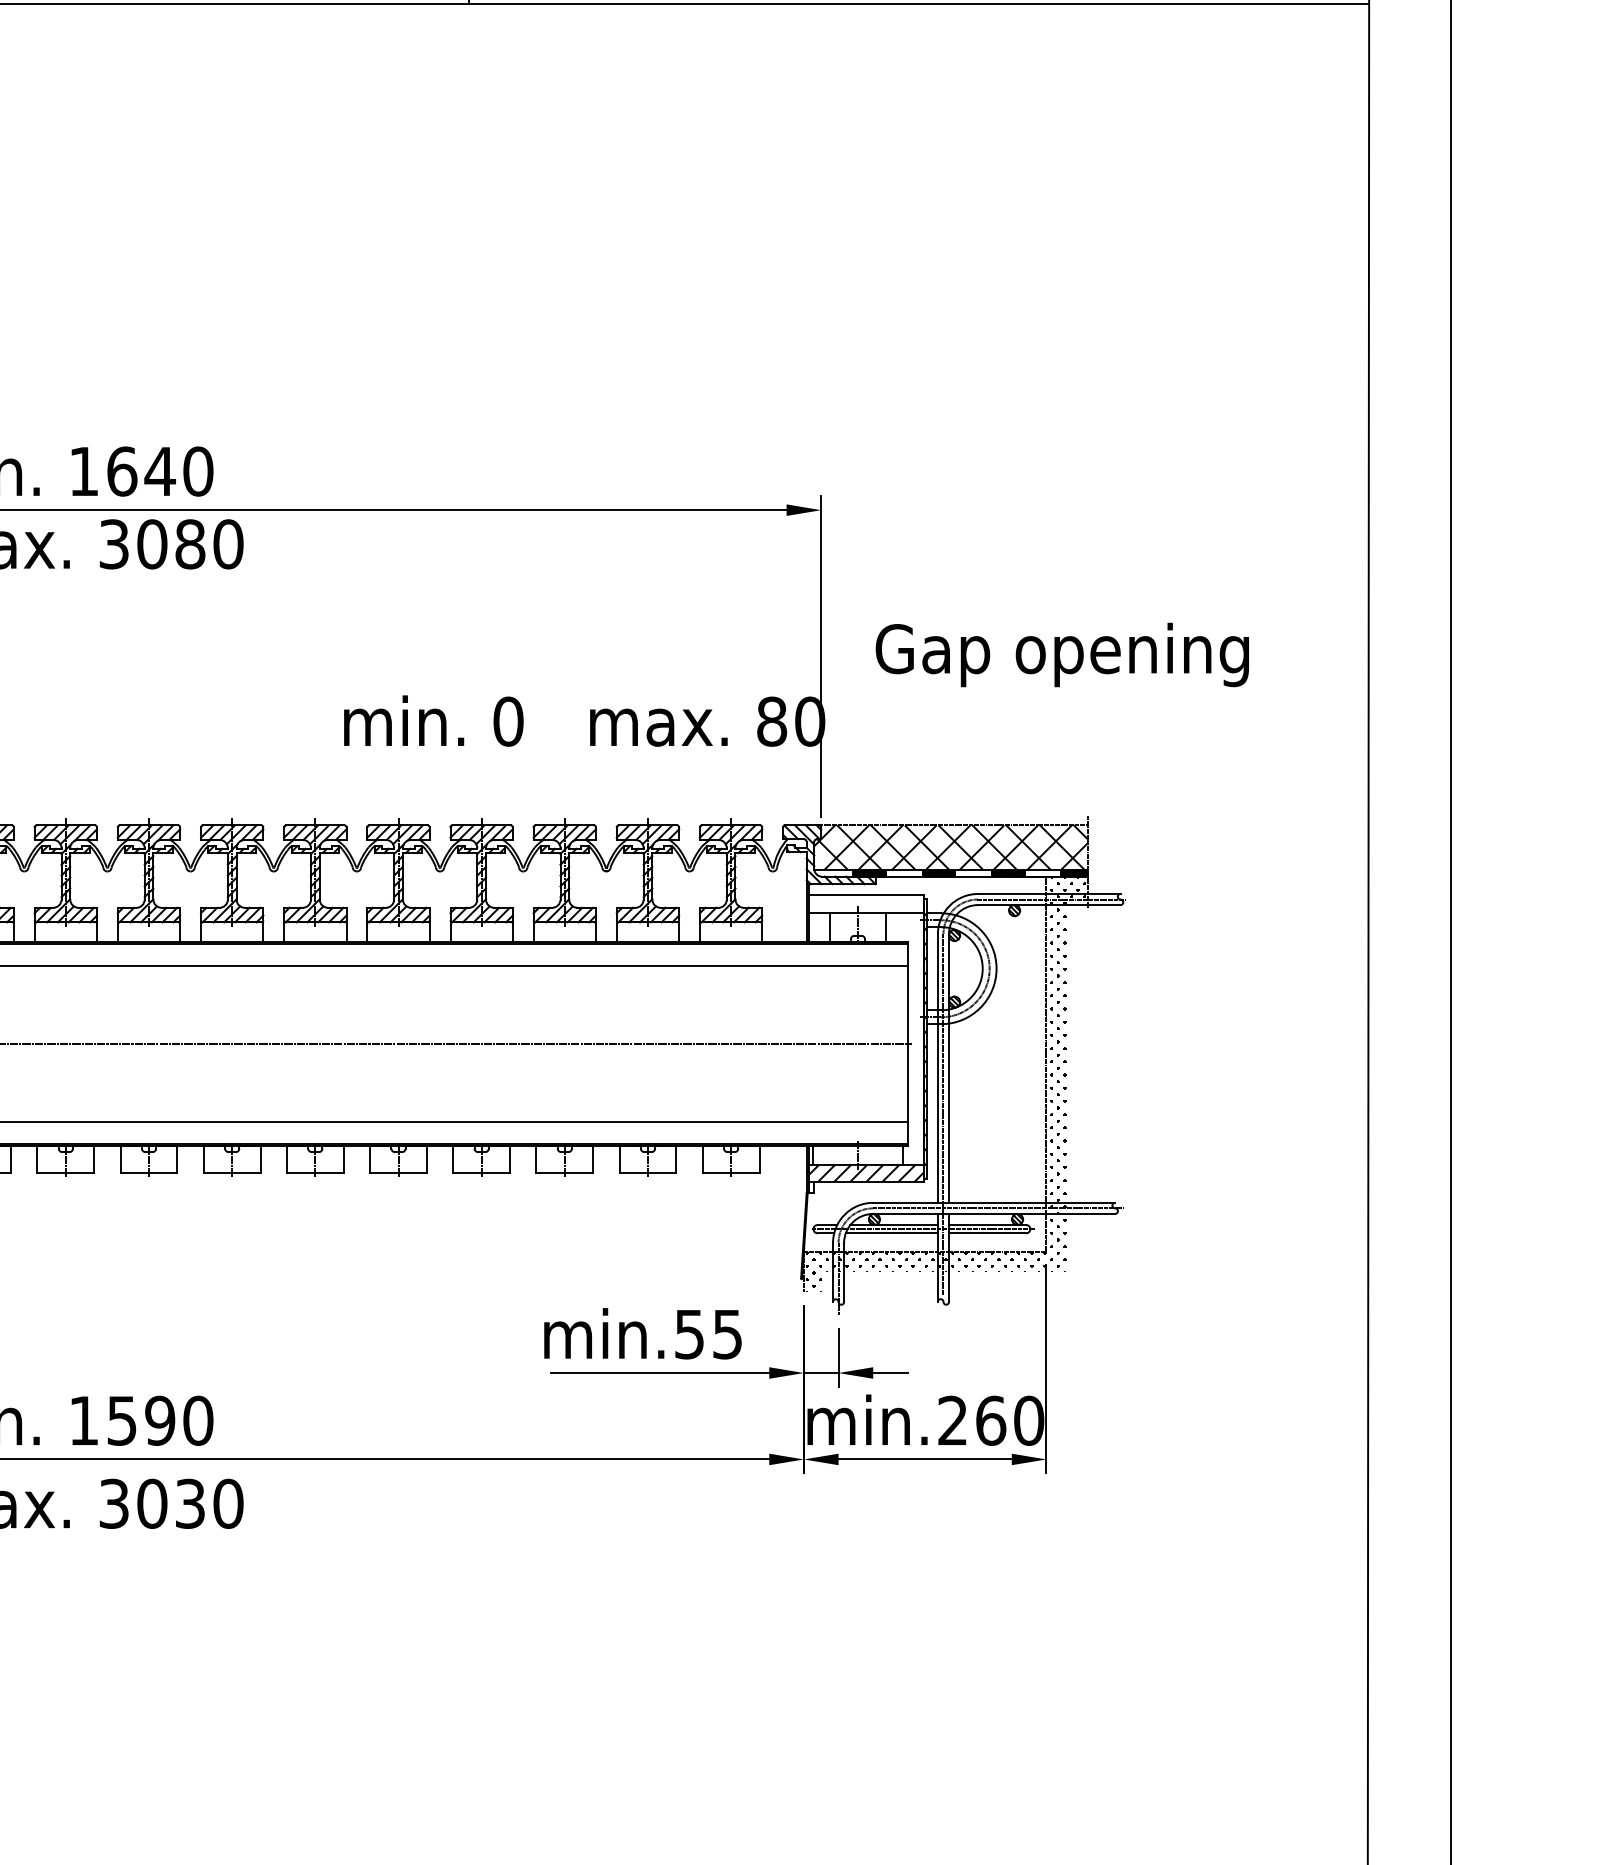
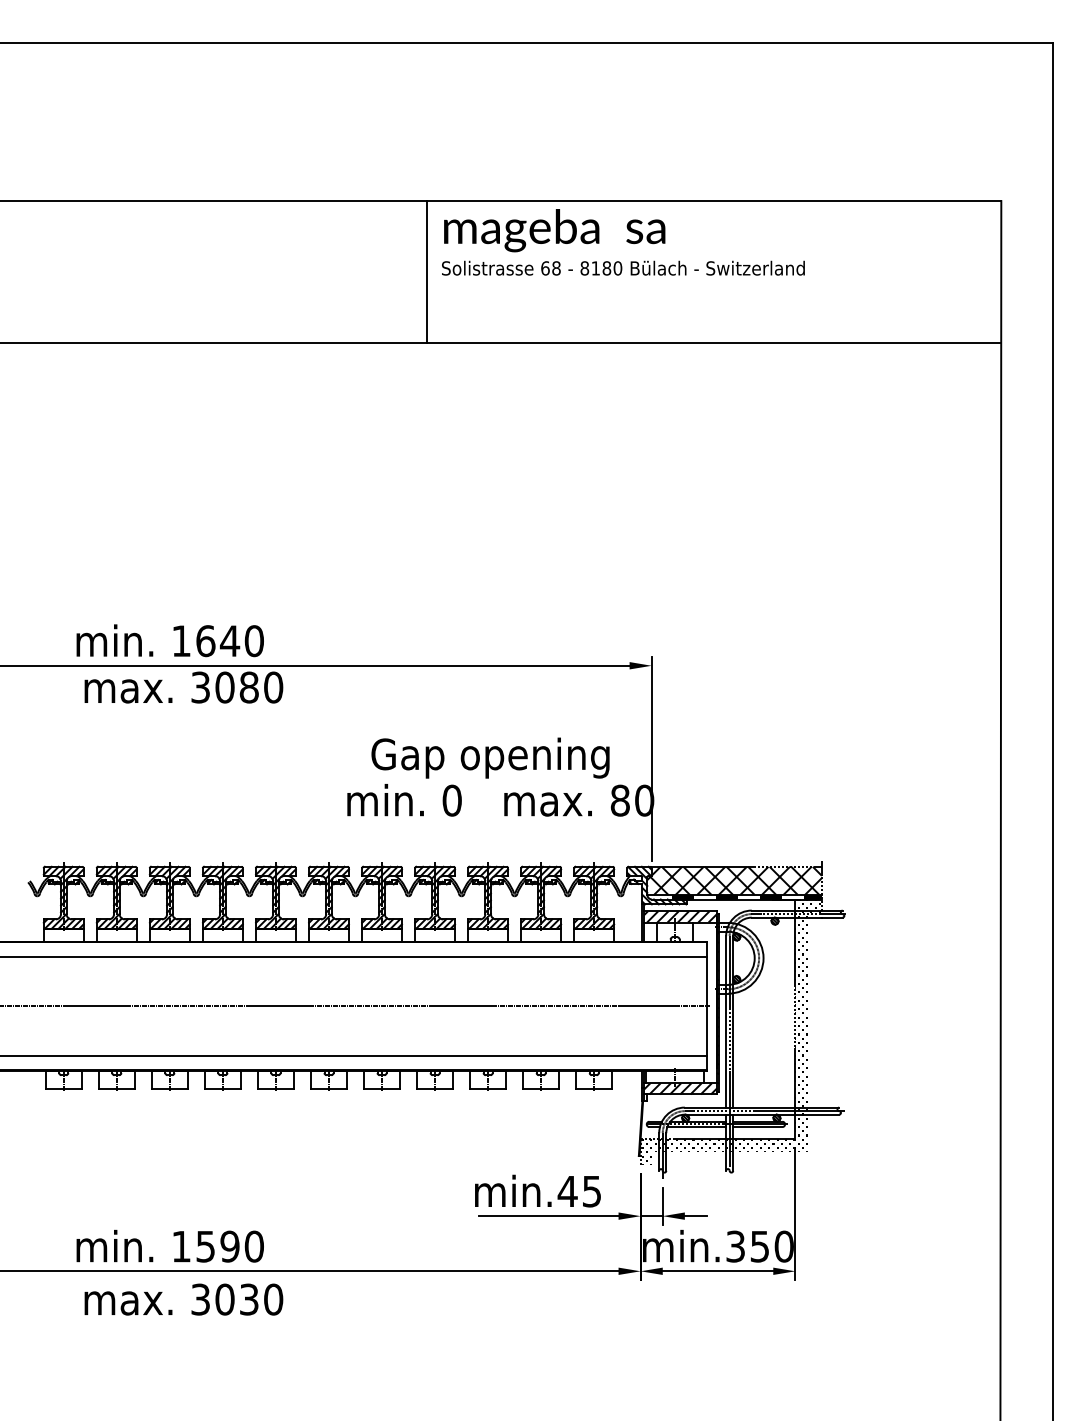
text: (1062, 653) -> (490, 757), moved
hatch: (866, 903) -> (680, 916), added
text: (689, 1334) -> (567, 1191), min.55 -> min.45
text: (971, 1420) -> (747, 1246), min.260 -> min.350

